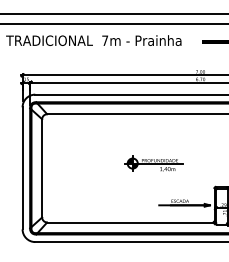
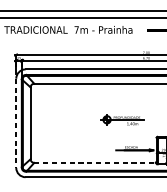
part: (153, 163) -> (122, 119), moved
line: (22, 168) -> (16, 123), solid -> dashed
line: (130, 222) -> (95, 162), solid -> dashed

